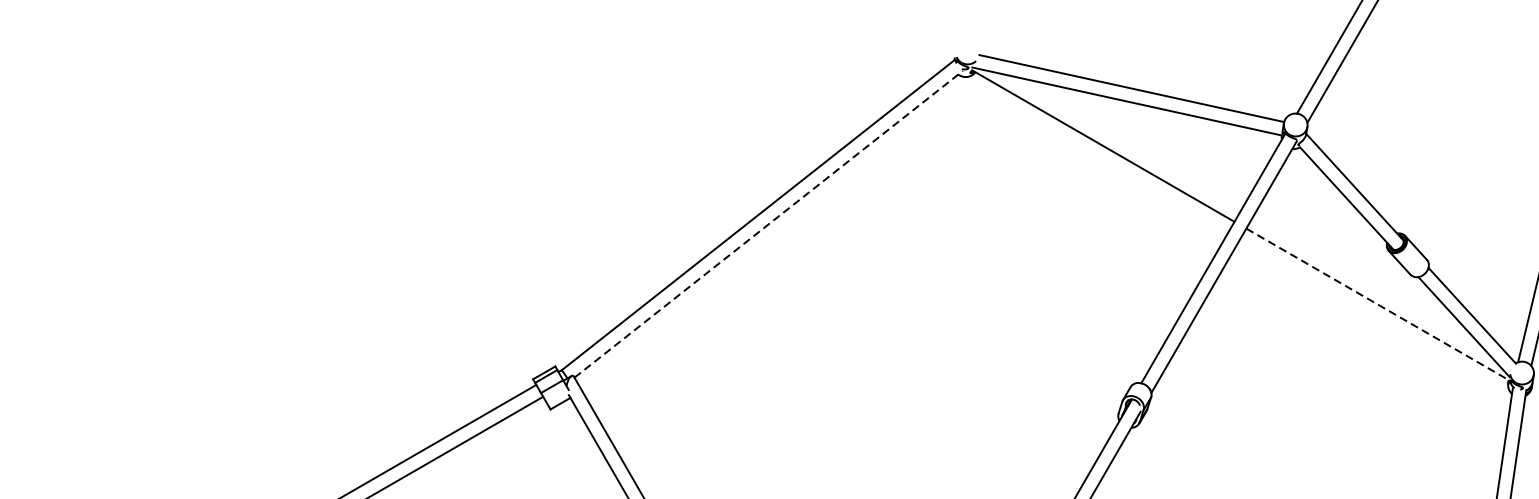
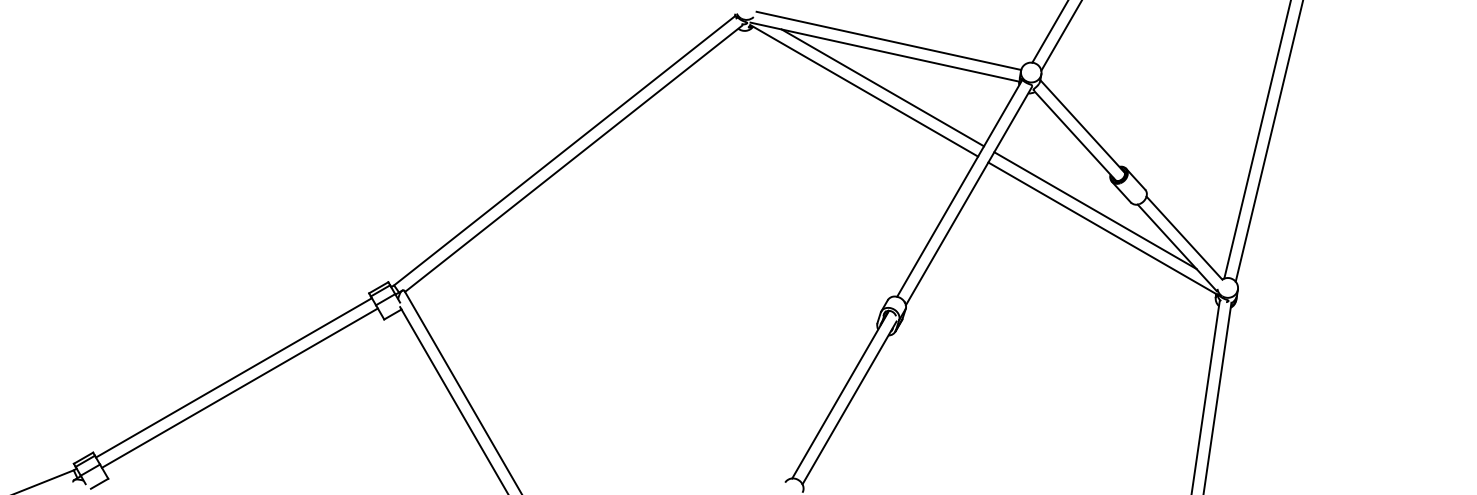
line: (1124, 142) -> (882, 87), added
line: (768, 224) -> (573, 158), dashed -> solid
line: (1369, 283) -> (1095, 210), added
line: (1377, 304) -> (1102, 228), dashed -> solid

